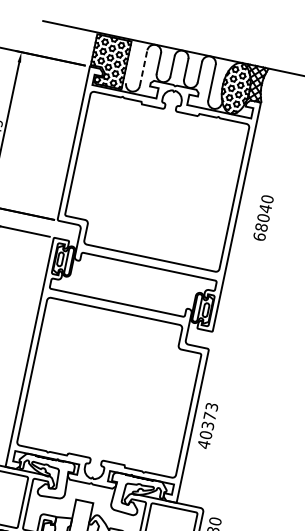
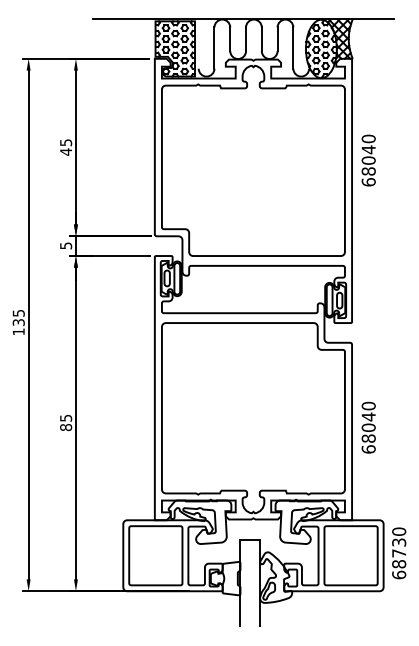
line: (143, 68) -> (214, 48), dashed -> solid
text: (263, 217) -> (368, 160), moved
text: (207, 425) -> (368, 427), 40373 -> 68040

